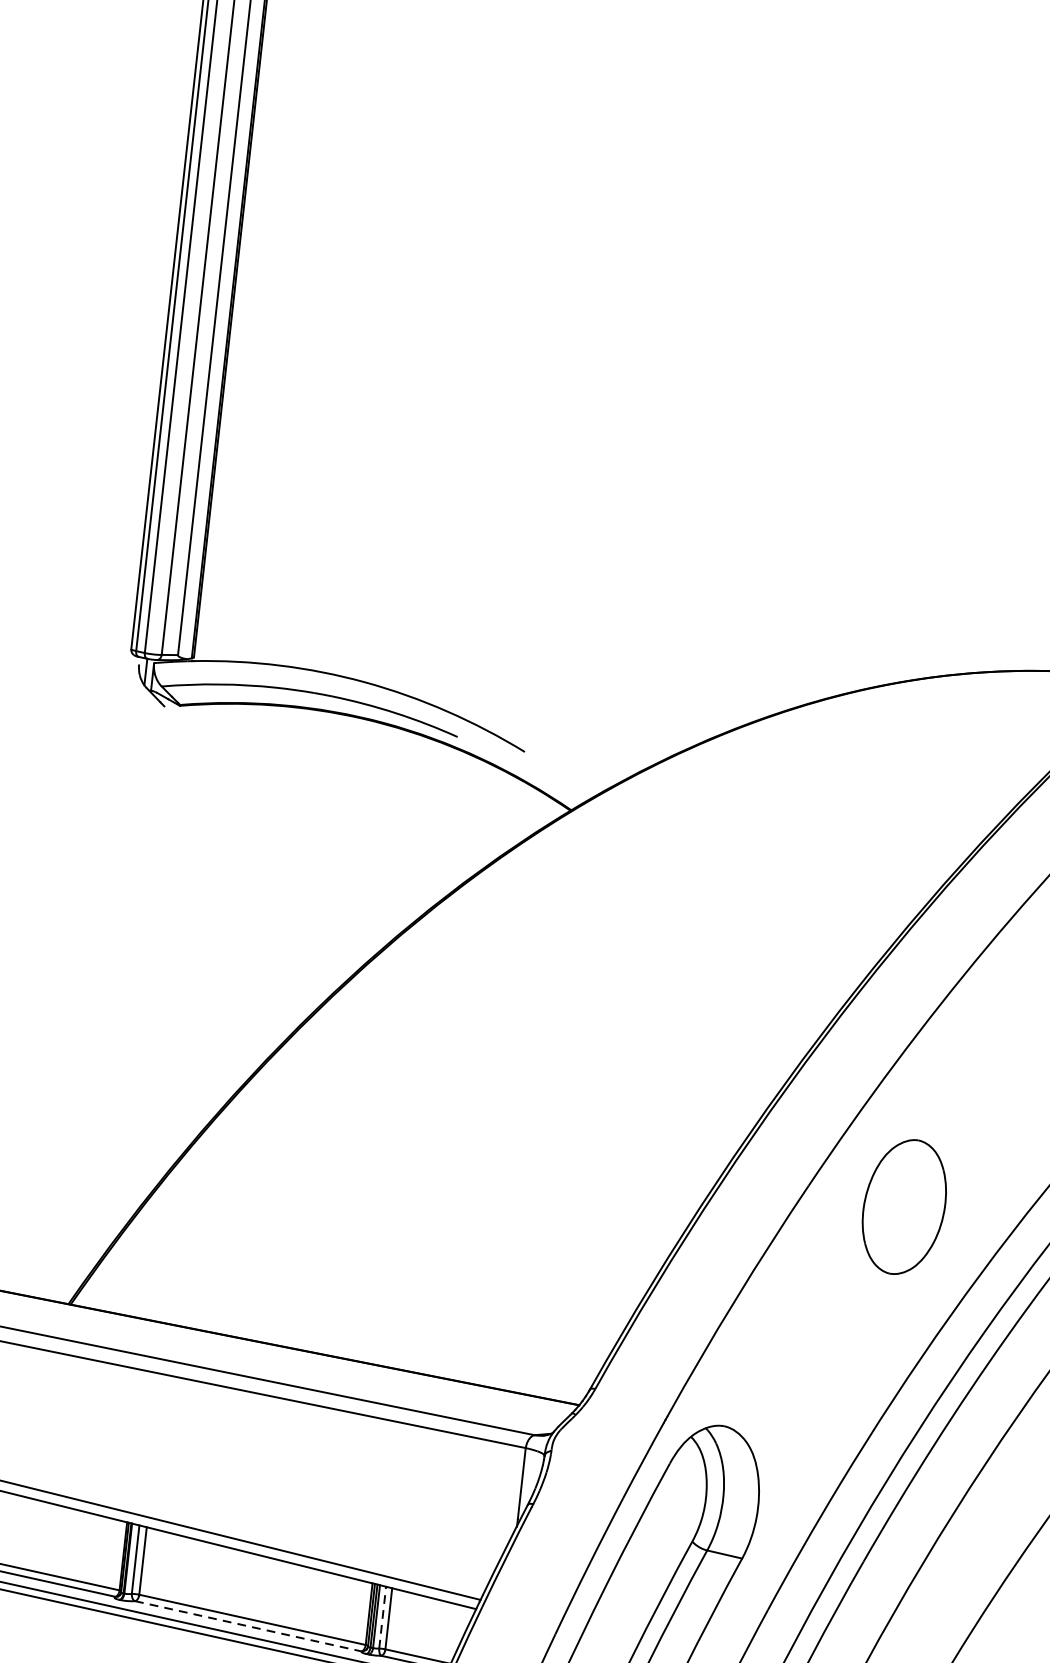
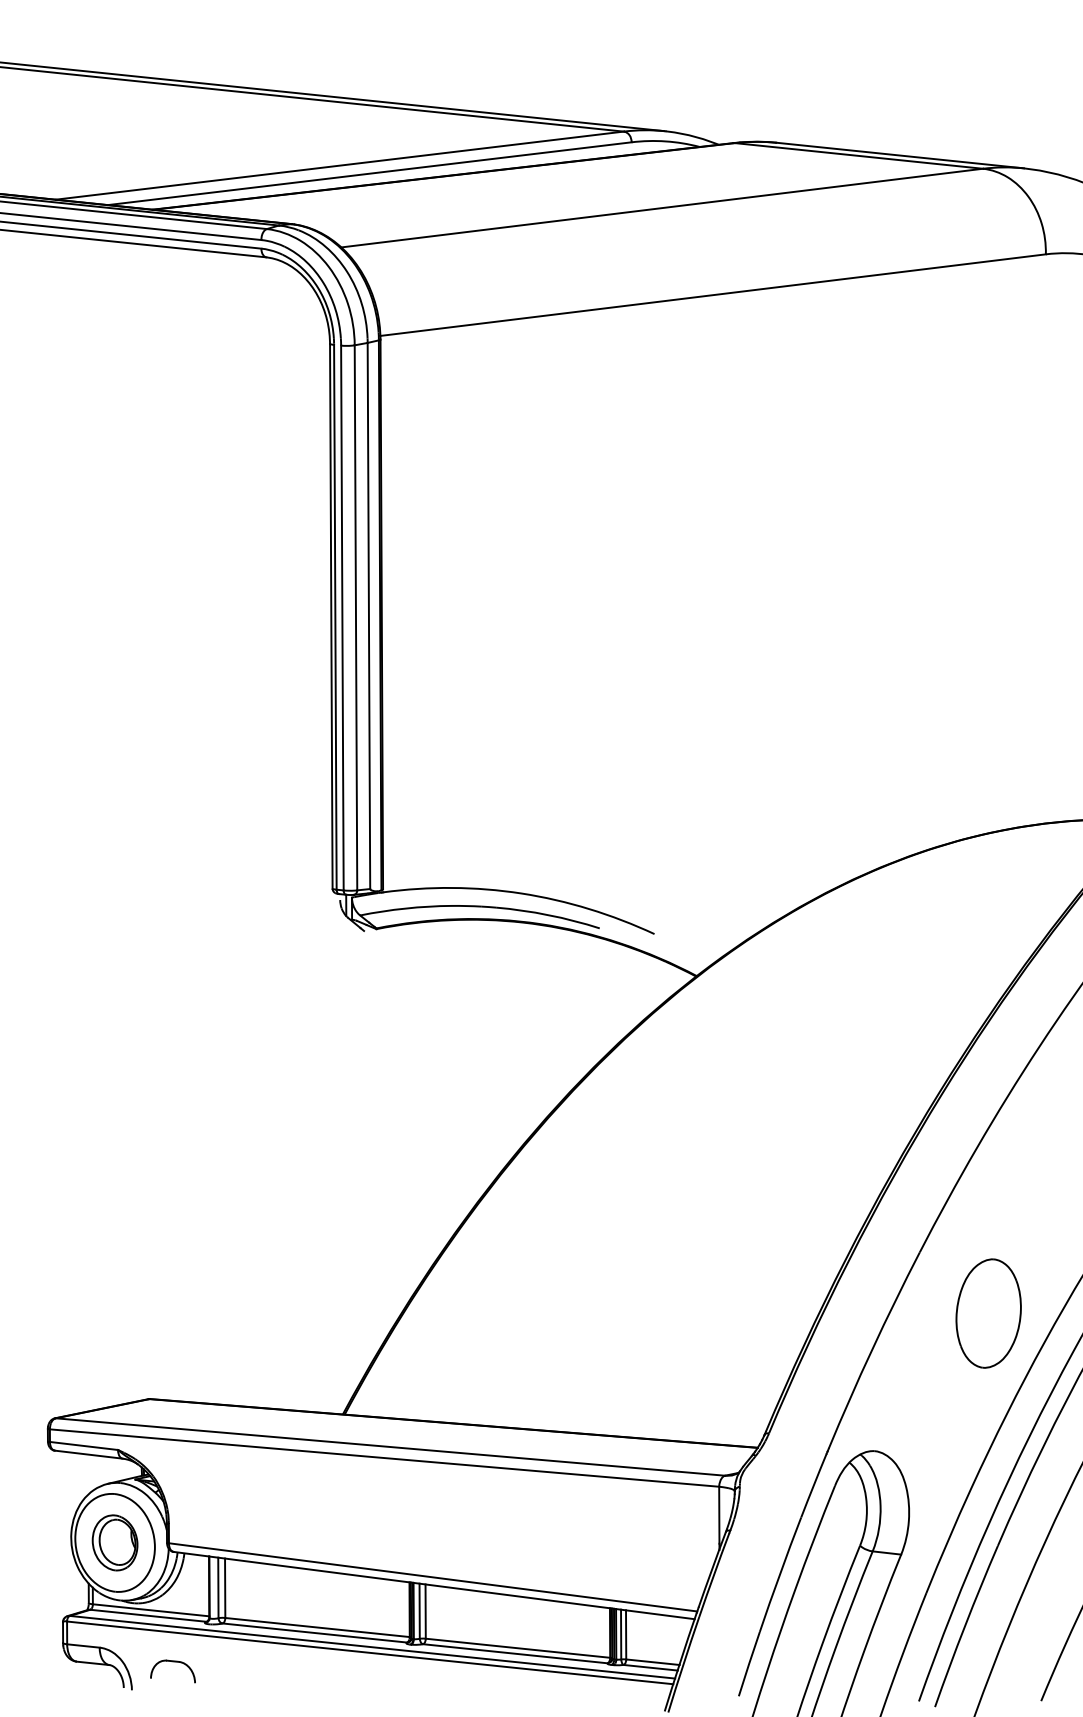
part: (904, 1206) -> (988, 1313), moved
line: (383, 1617) -> (621, 1634), dashed -> solid
line: (248, 1626) -> (515, 1653), dashed -> solid

